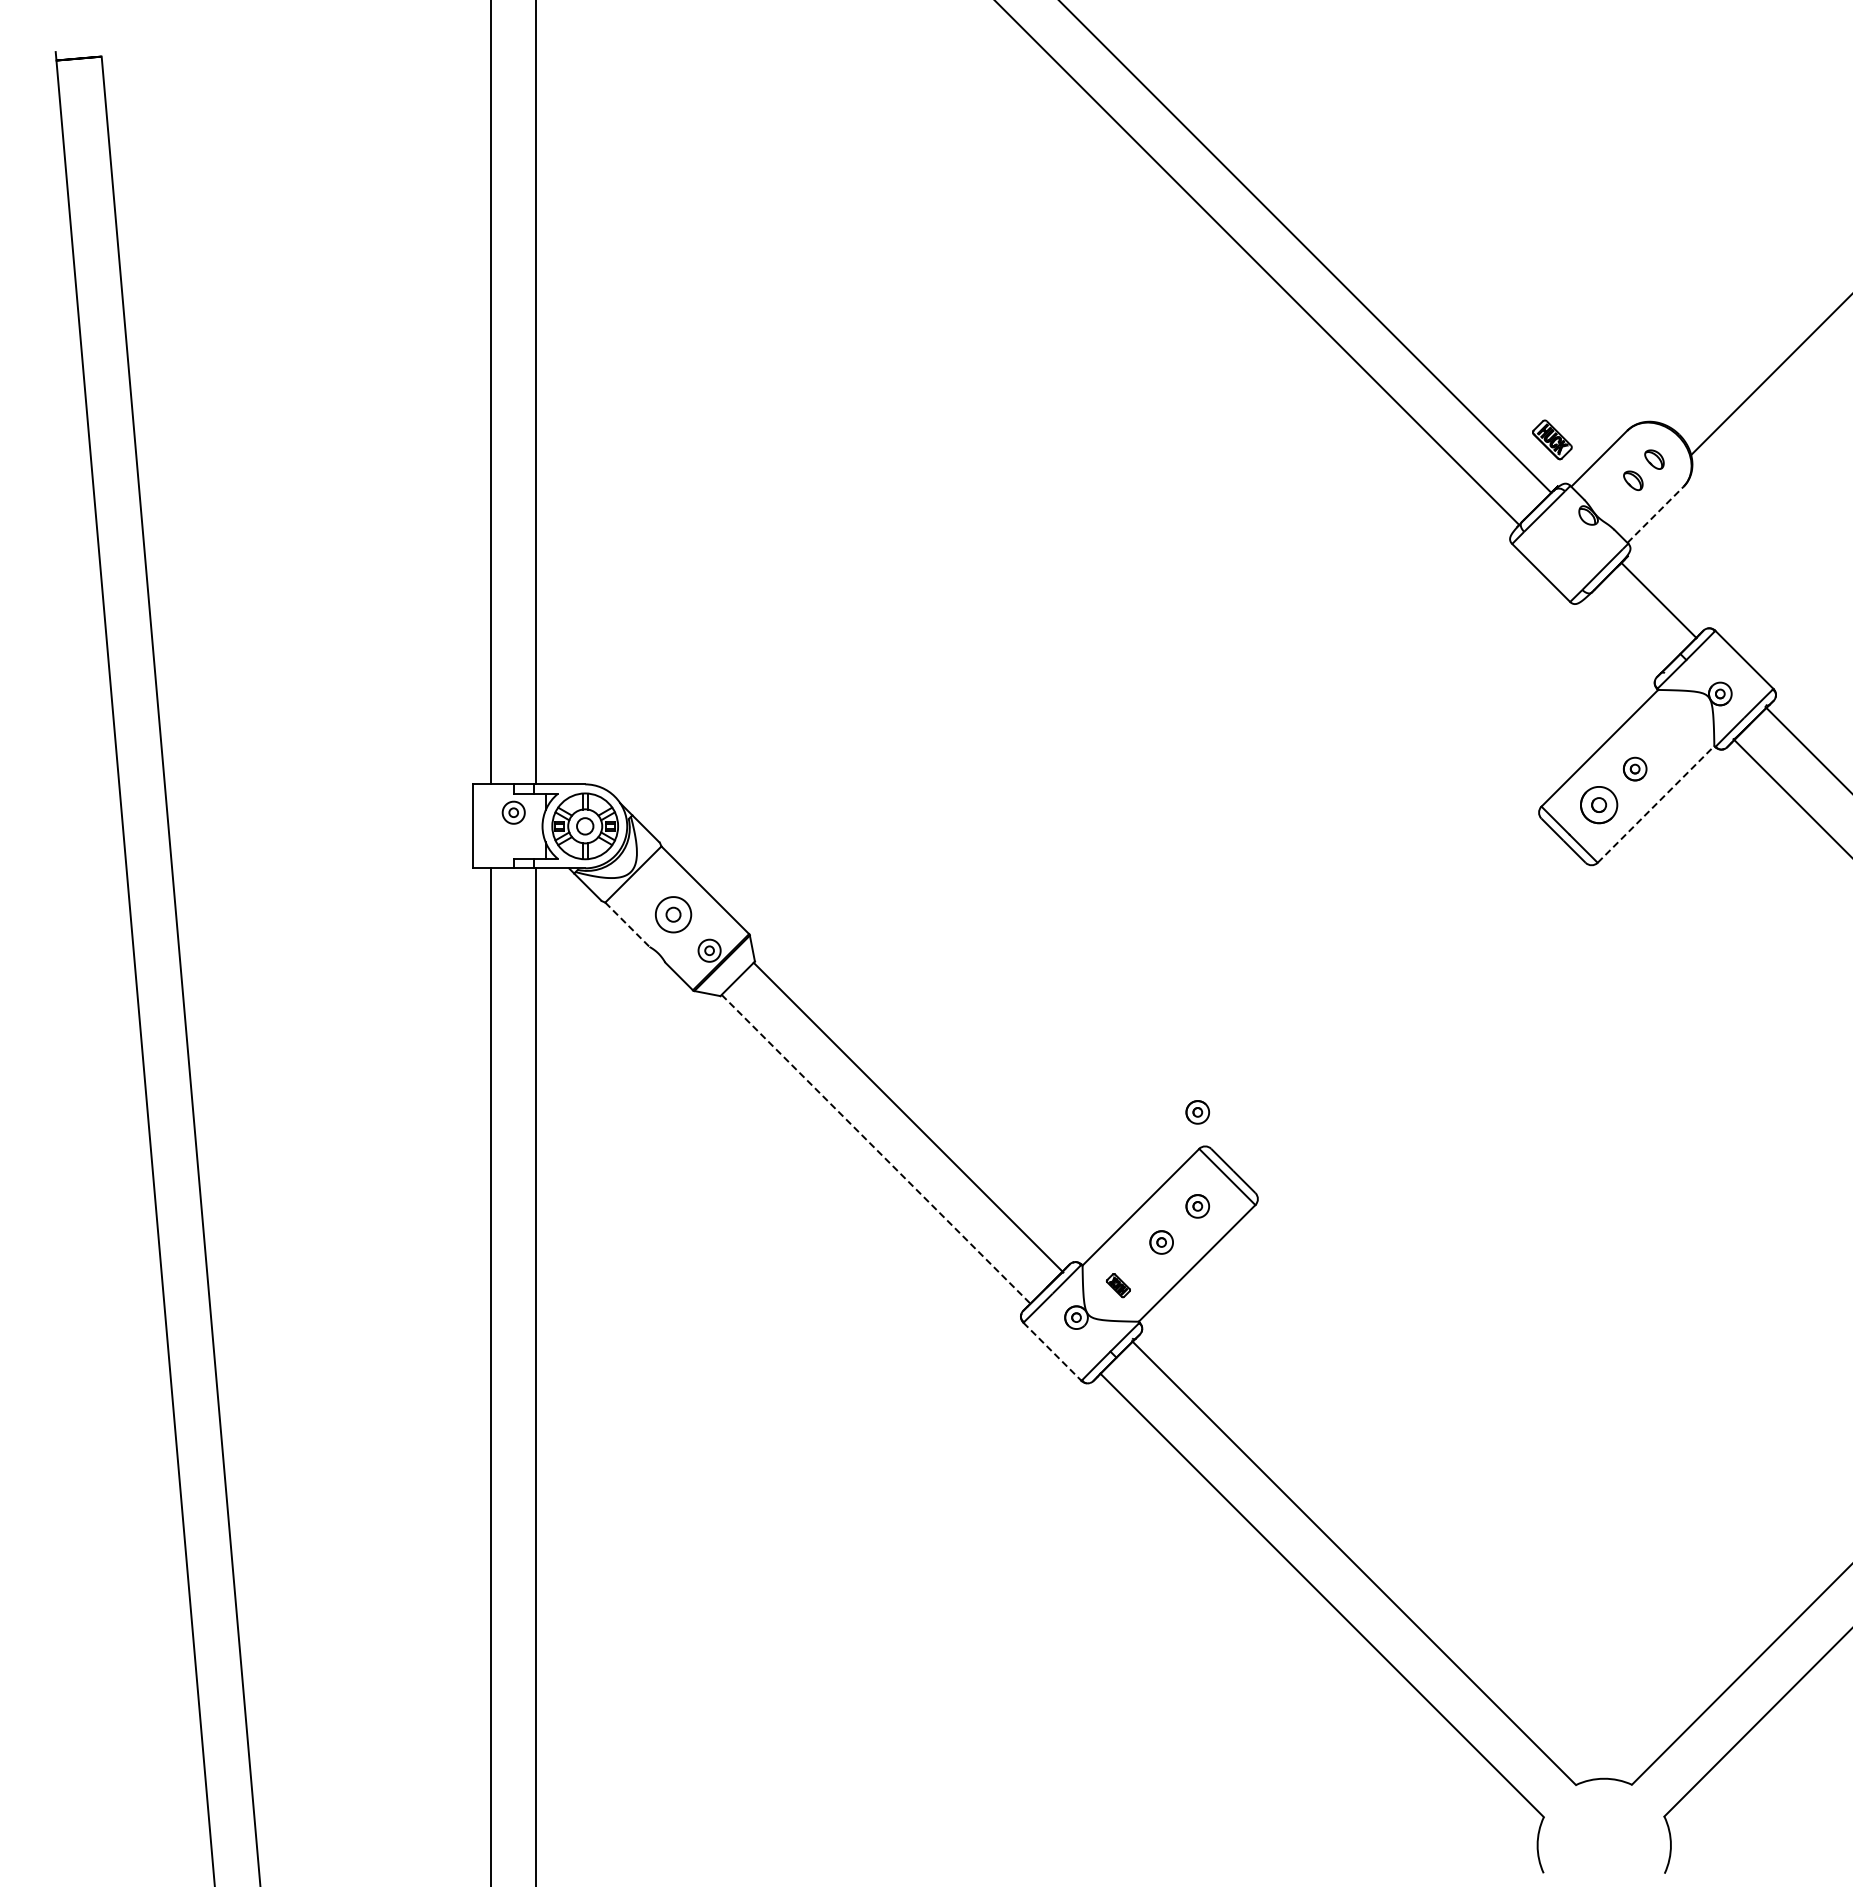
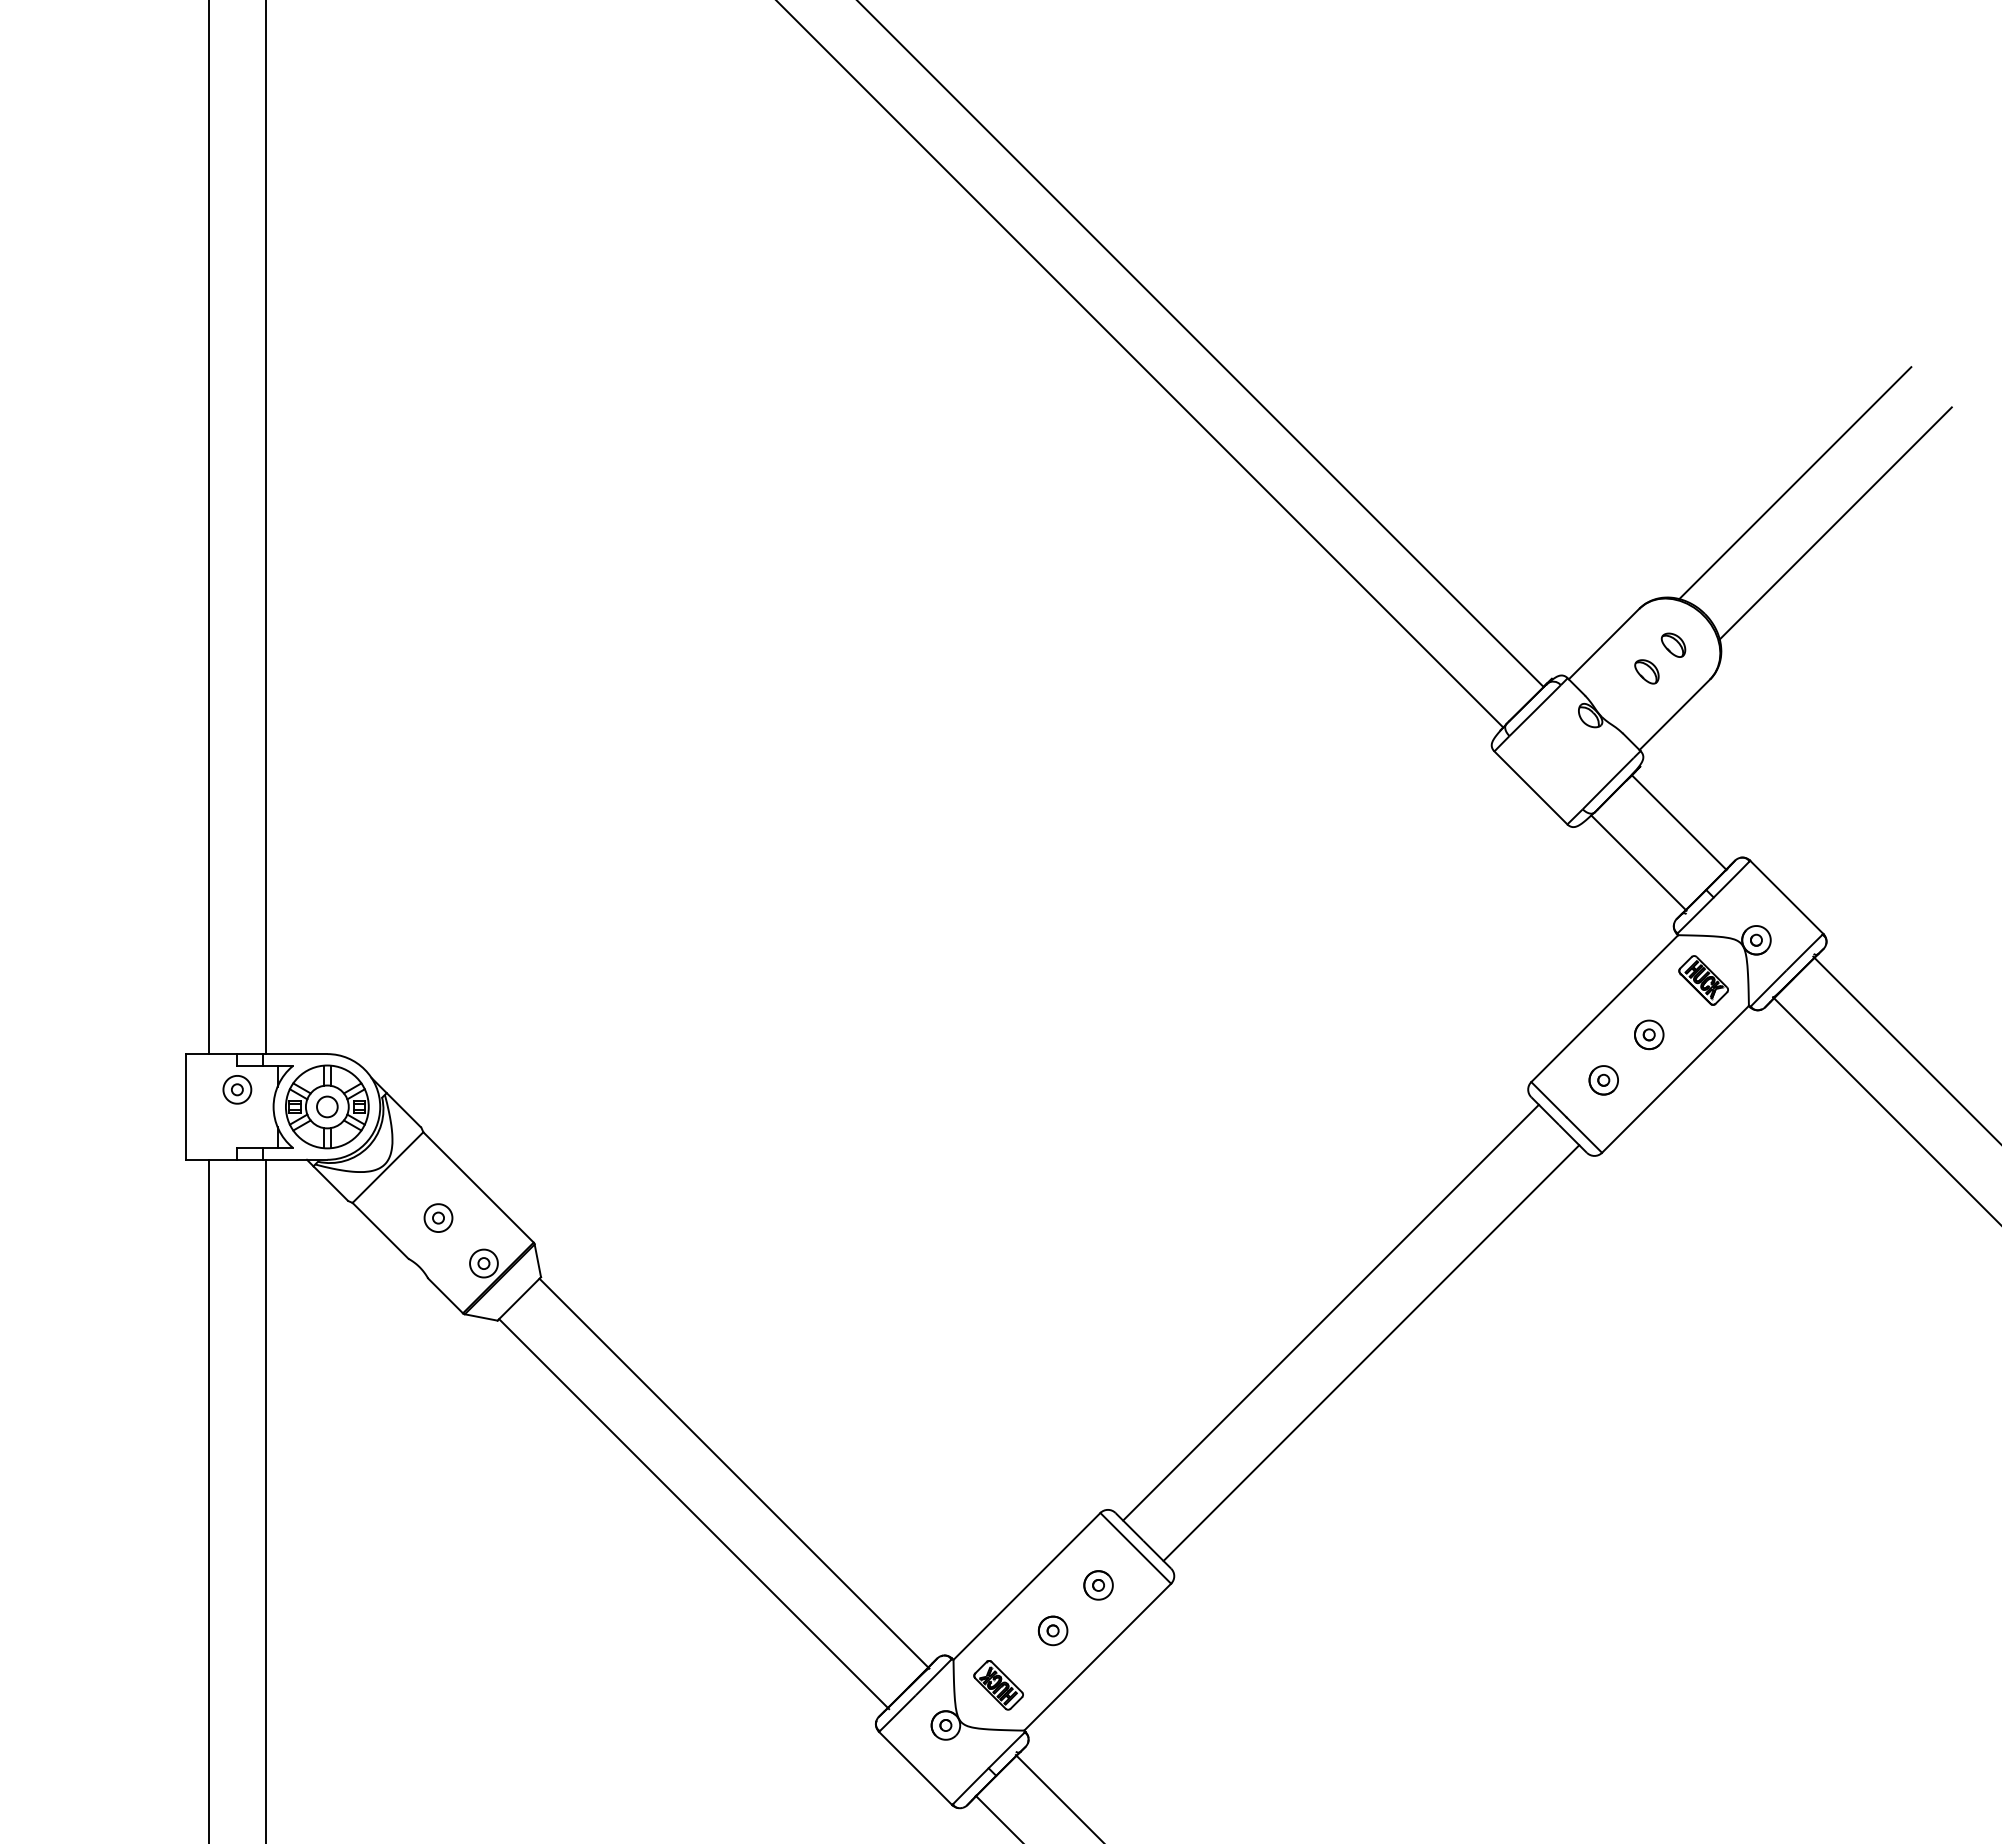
line: (1751, 330) -> (1795, 482), added
part: (1552, 439) -> (1703, 979), moved
line: (1655, 514) -> (1674, 714), dashed -> solid
line: (1626, 632) -> (1638, 862), added
line: (1656, 804) -> (1676, 1079), dashed -> solid
part: (1598, 805) -> (1603, 1080), size x0.62
part: (673, 914) -> (438, 1217), size x0.62
line: (627, 925) -> (380, 1231), dashed -> solid
line: (1382, 989) -> (1331, 1312), added
line: (1414, 1021) -> (1371, 1352), added
part: (1197, 1112) -> (1098, 1467), removed
line: (876, 1150) -> (694, 1515), dashed -> solid
part: (1118, 1285) -> (998, 1684), size x1.67
line: (1052, 1352) -> (915, 1769), dashed -> solid

